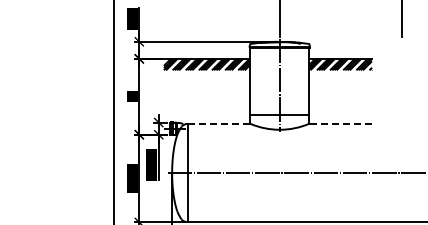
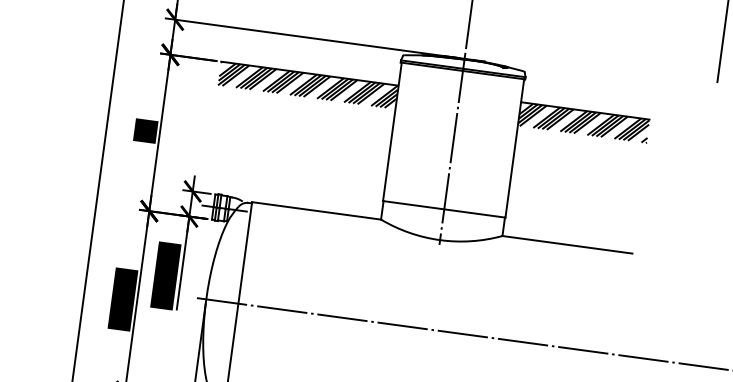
line: (218, 123) -> (315, 210), dashed -> solid
line: (340, 123) -> (566, 244), dashed -> solid

